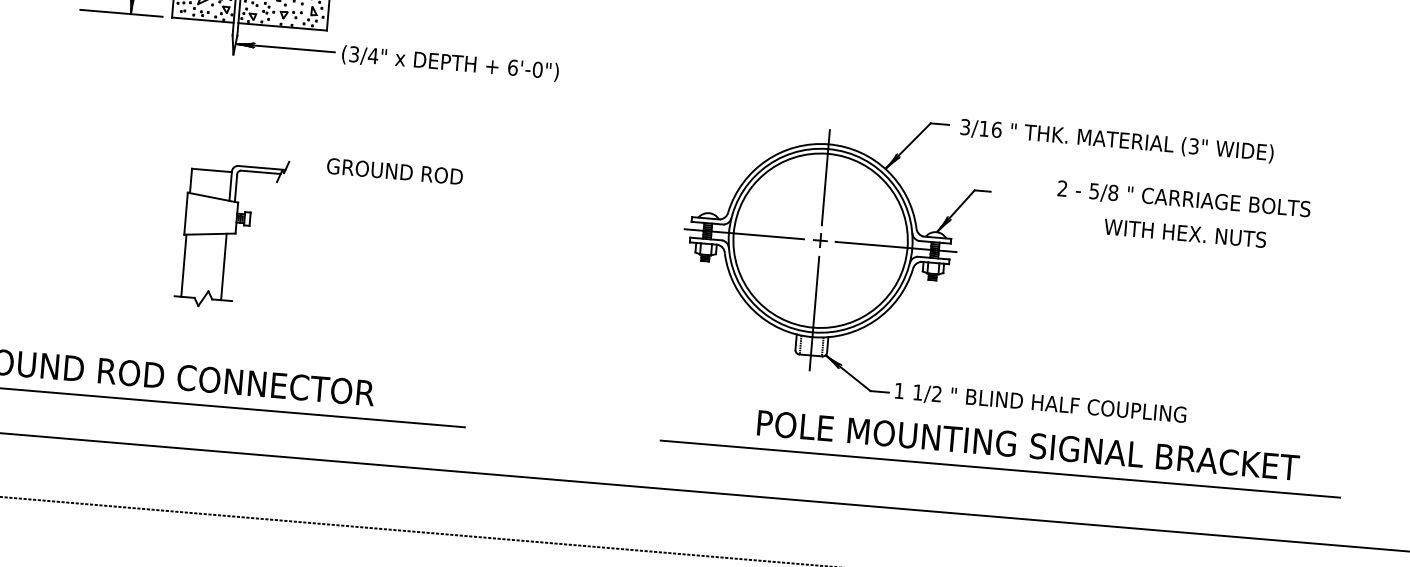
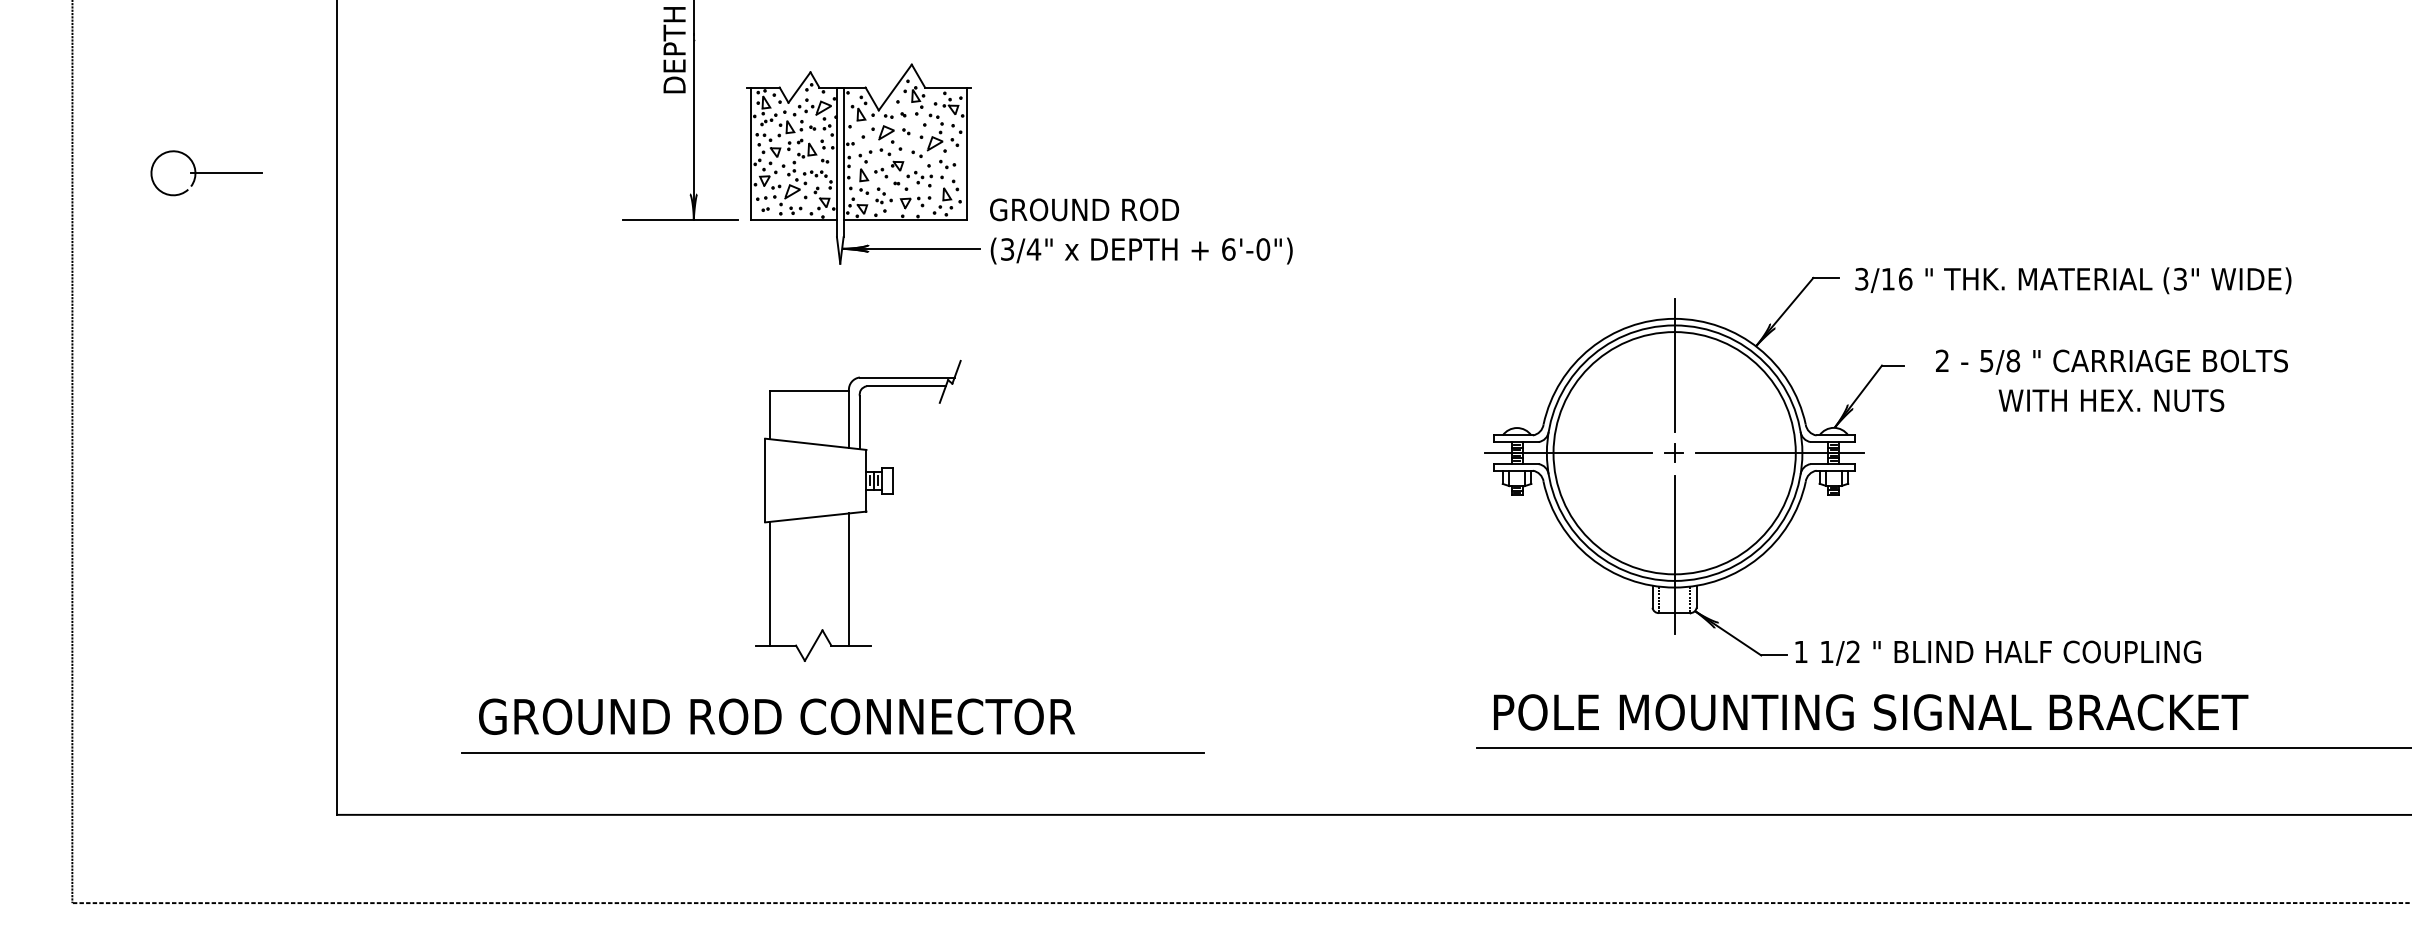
text: (395, 171) -> (1084, 209), moved
text: (1183, 199) -> (2111, 361), moved
part: (231, 232) -> (858, 510), size x1.43
text: (1185, 233) -> (2111, 400), moved
text: (1028, 445) -> (1871, 712), moved

